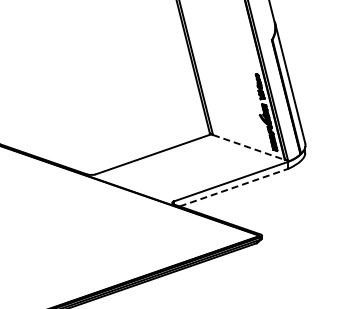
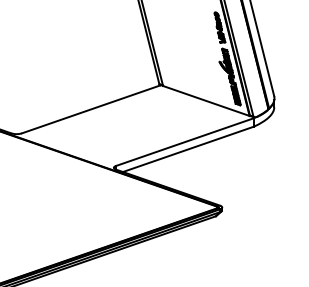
line: (249, 147) -> (207, 101), dashed -> solid
line: (234, 187) -> (188, 149), dashed -> solid

